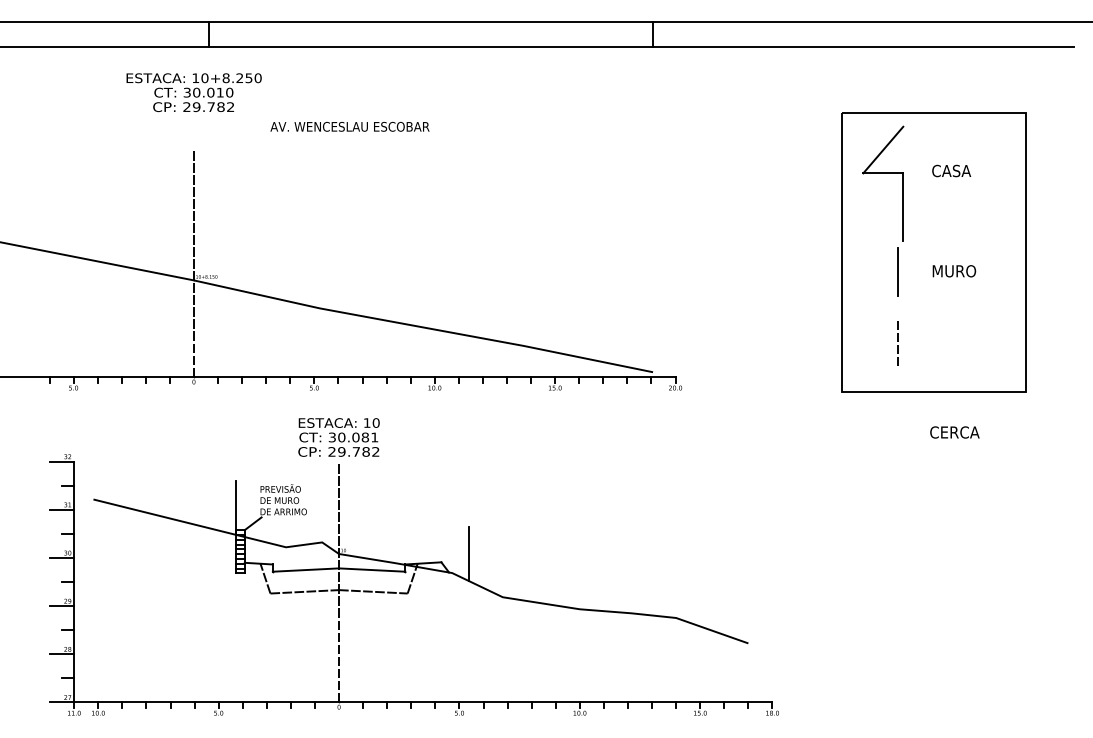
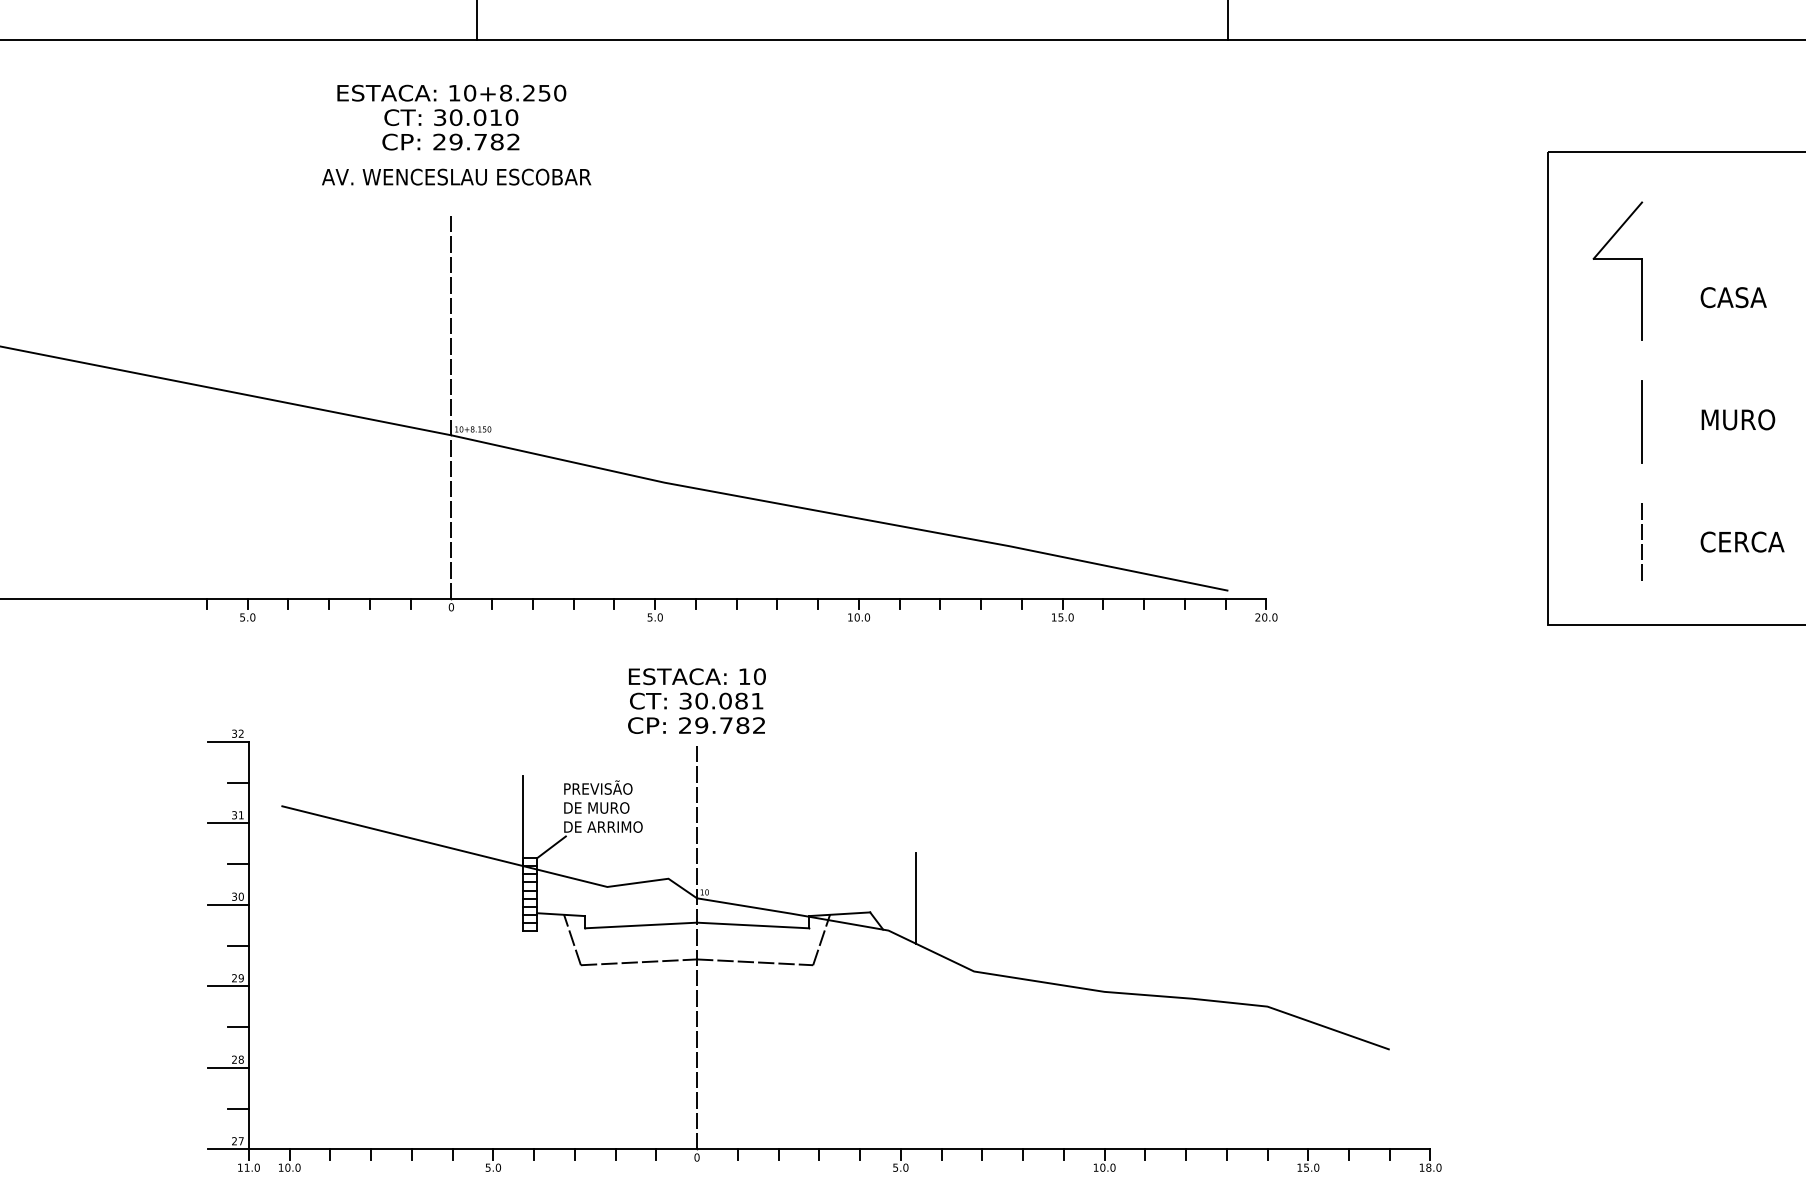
text: (349, 126) -> (455, 176), moved
text: (951, 170) -> (1733, 296), moved
part: (882, 182) -> (1616, 269), size x0.71
text: (954, 432) -> (1741, 542), moved

